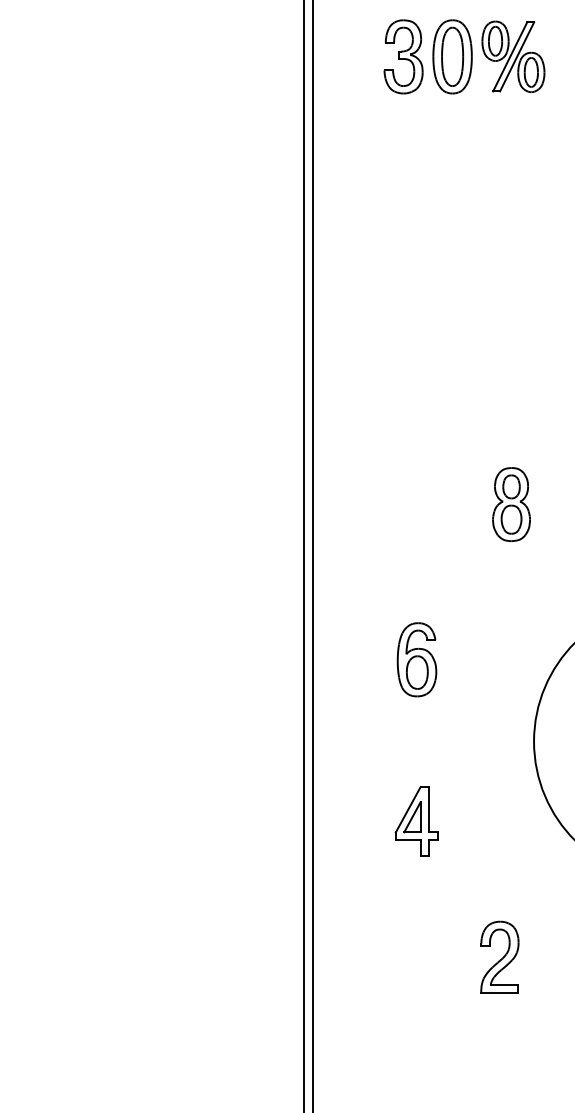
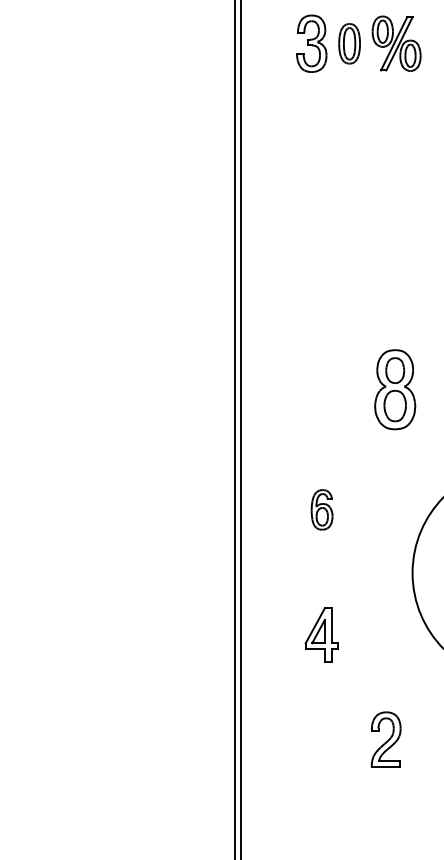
part: (452, 56) -> (349, 43), size x0.7
part: (511, 504) -> (395, 389), size x1.4
part: (416, 659) -> (321, 509), size x0.7

